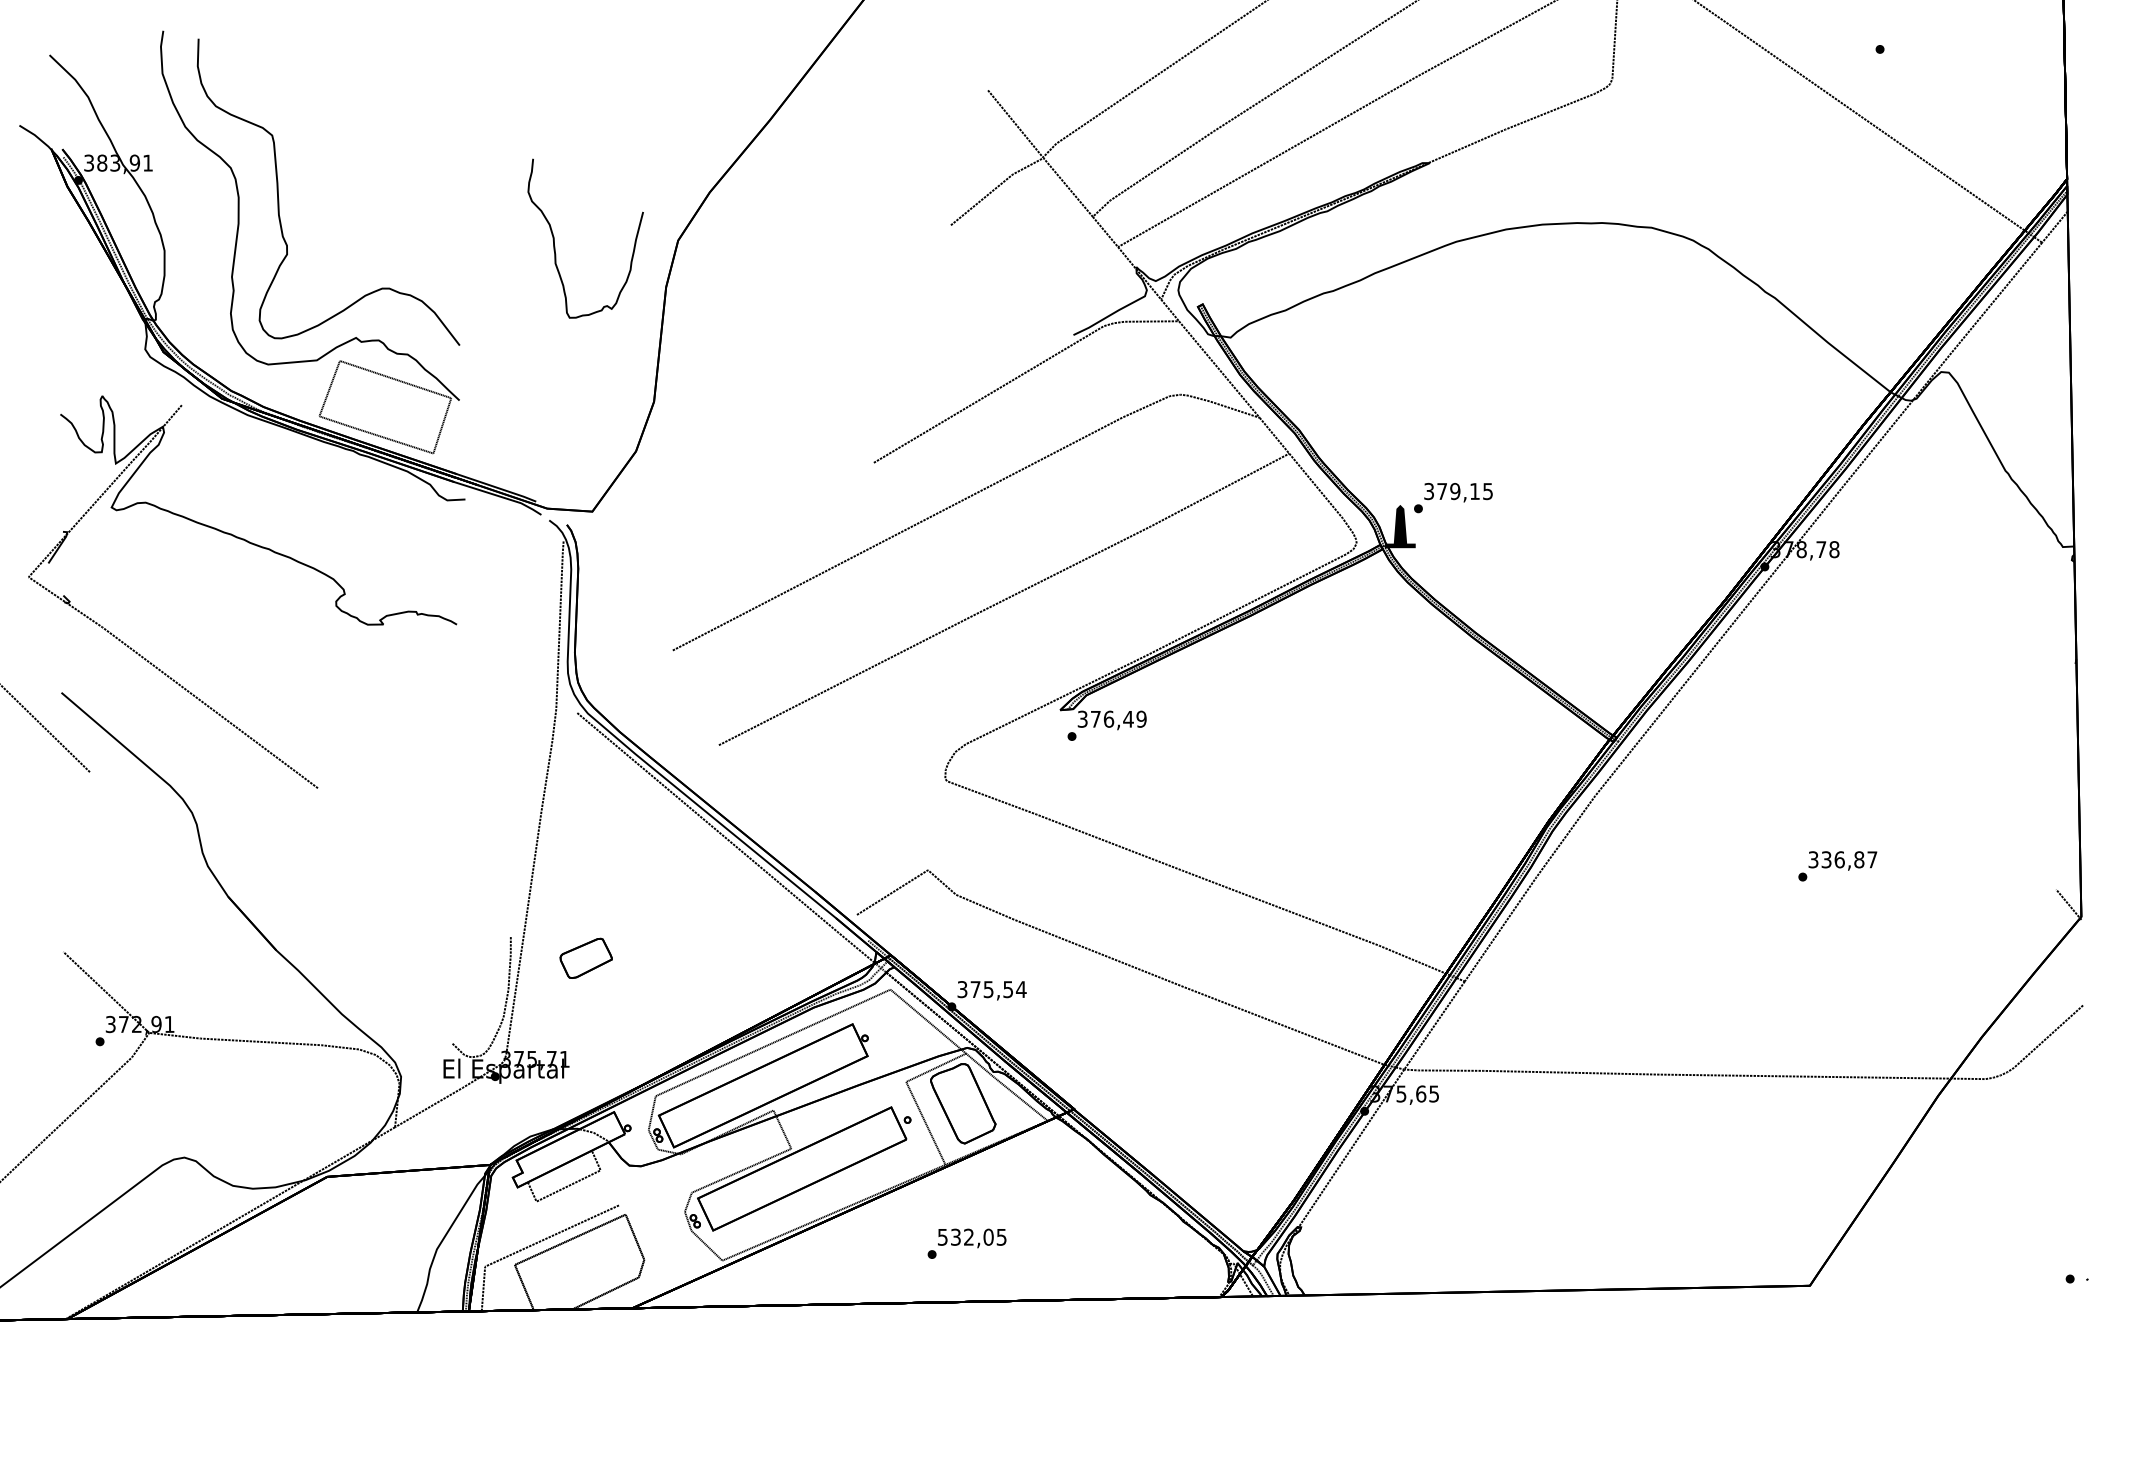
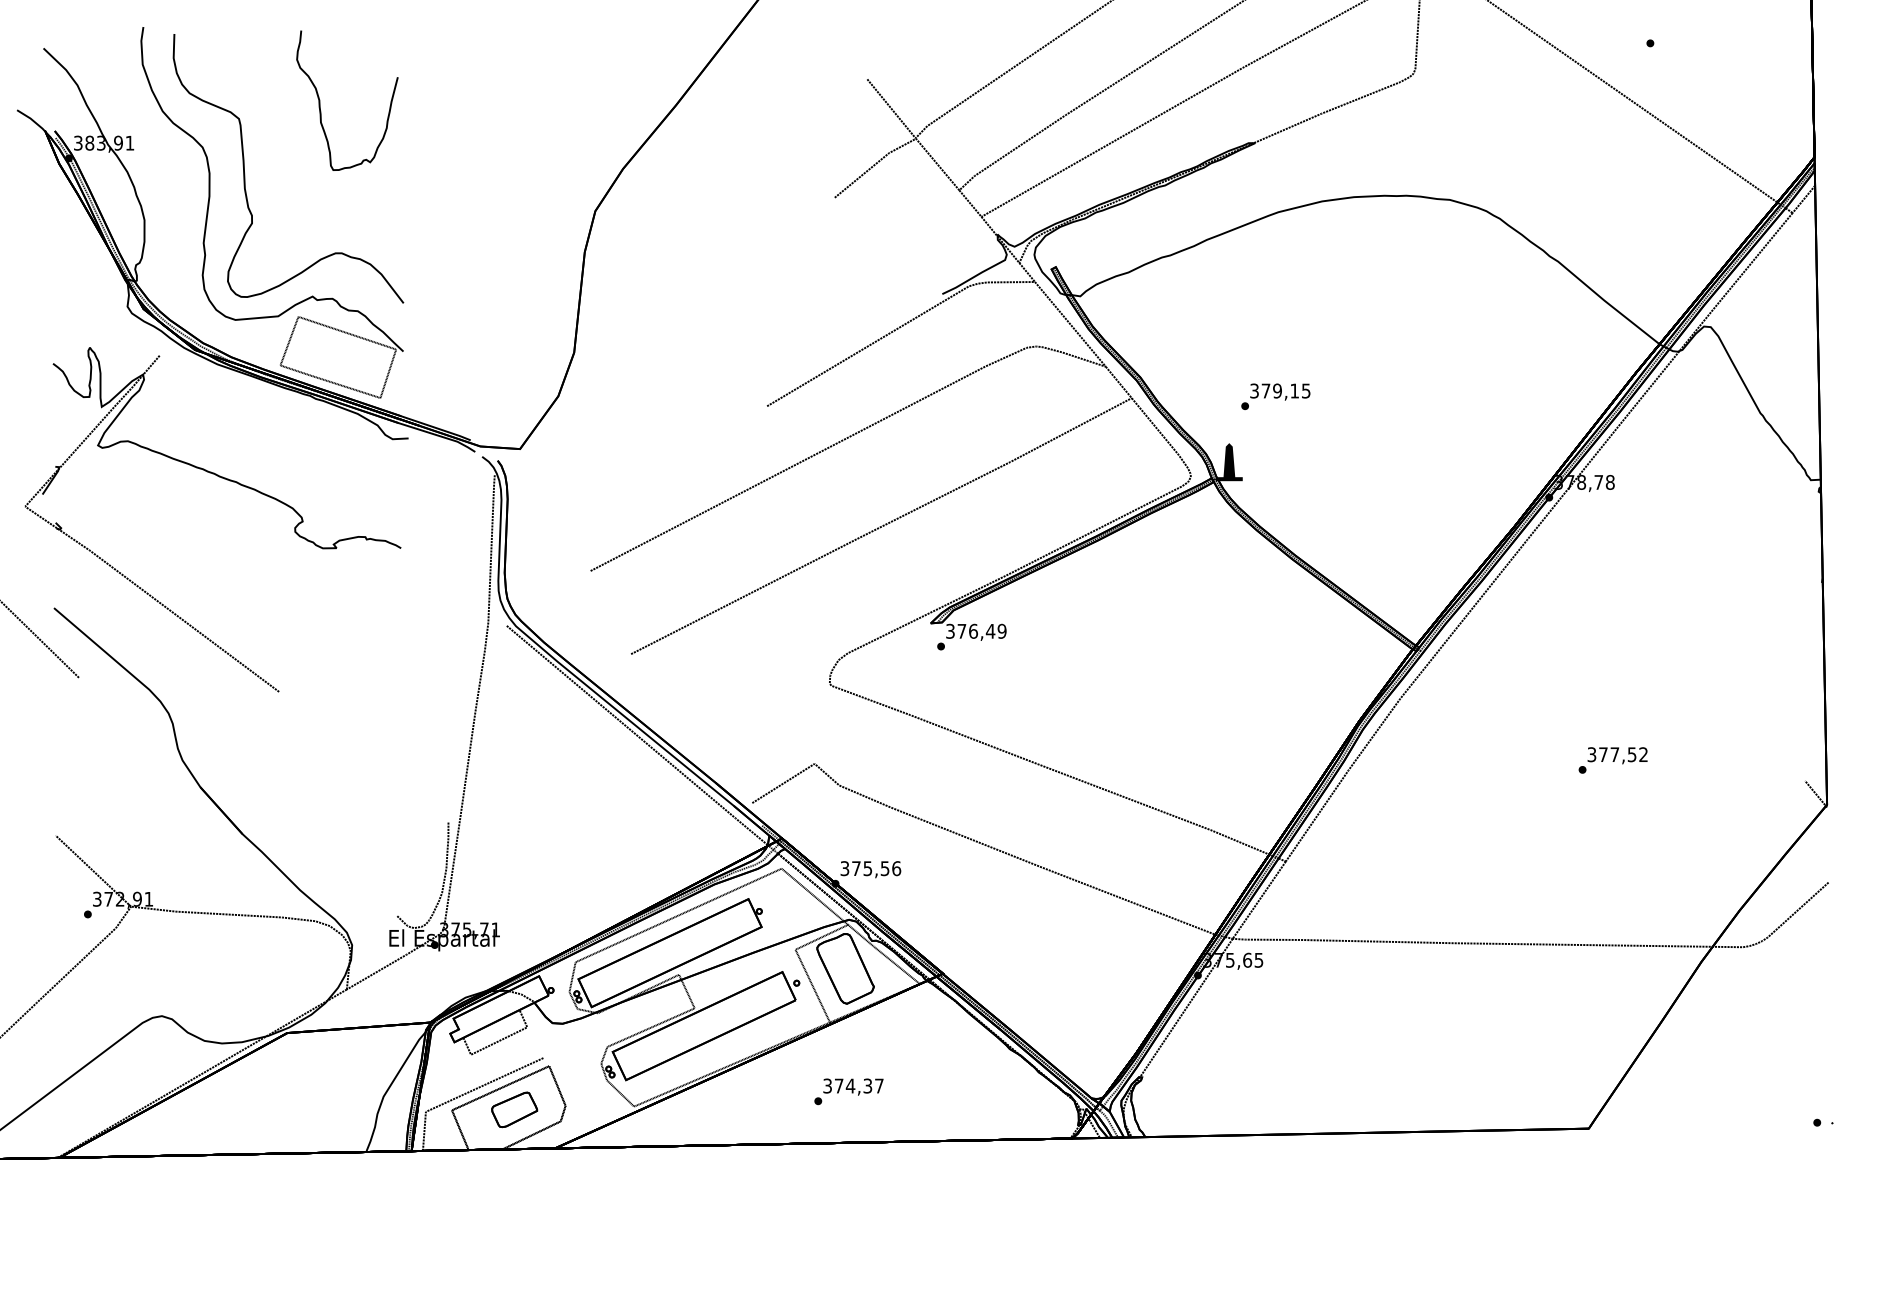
curve: (554, 238) -> (320, 100), moved
text: (1453, 498) -> (1275, 397), moved
text: (1849, 859) -> (1623, 754), 336,87 -> 377,52
part: (585, 957) -> (514, 1109), moved
text: (1020, 989) -> (895, 868), 375,54 -> 375,56
text: (972, 1236) -> (853, 1085), 532,05 -> 374,37

